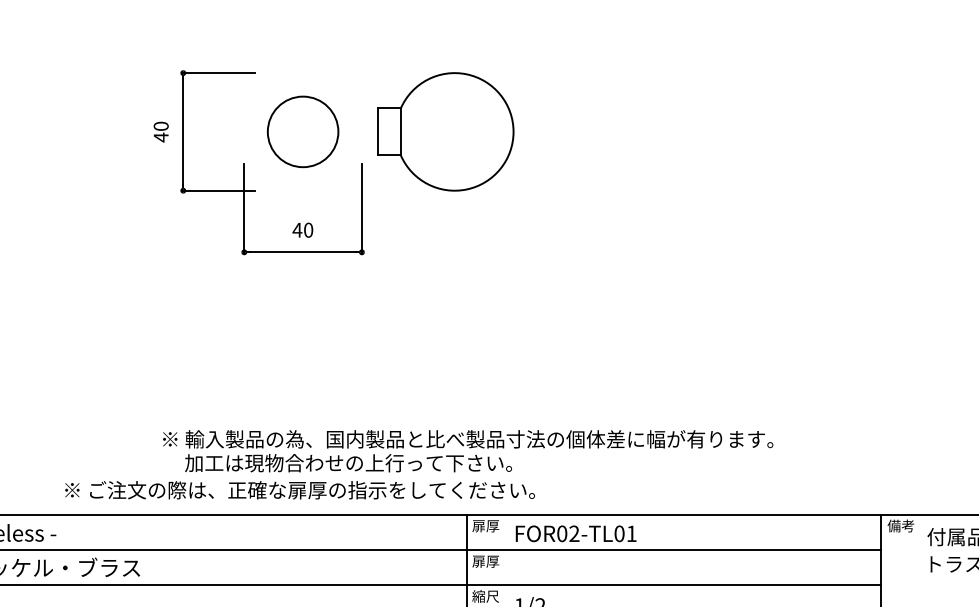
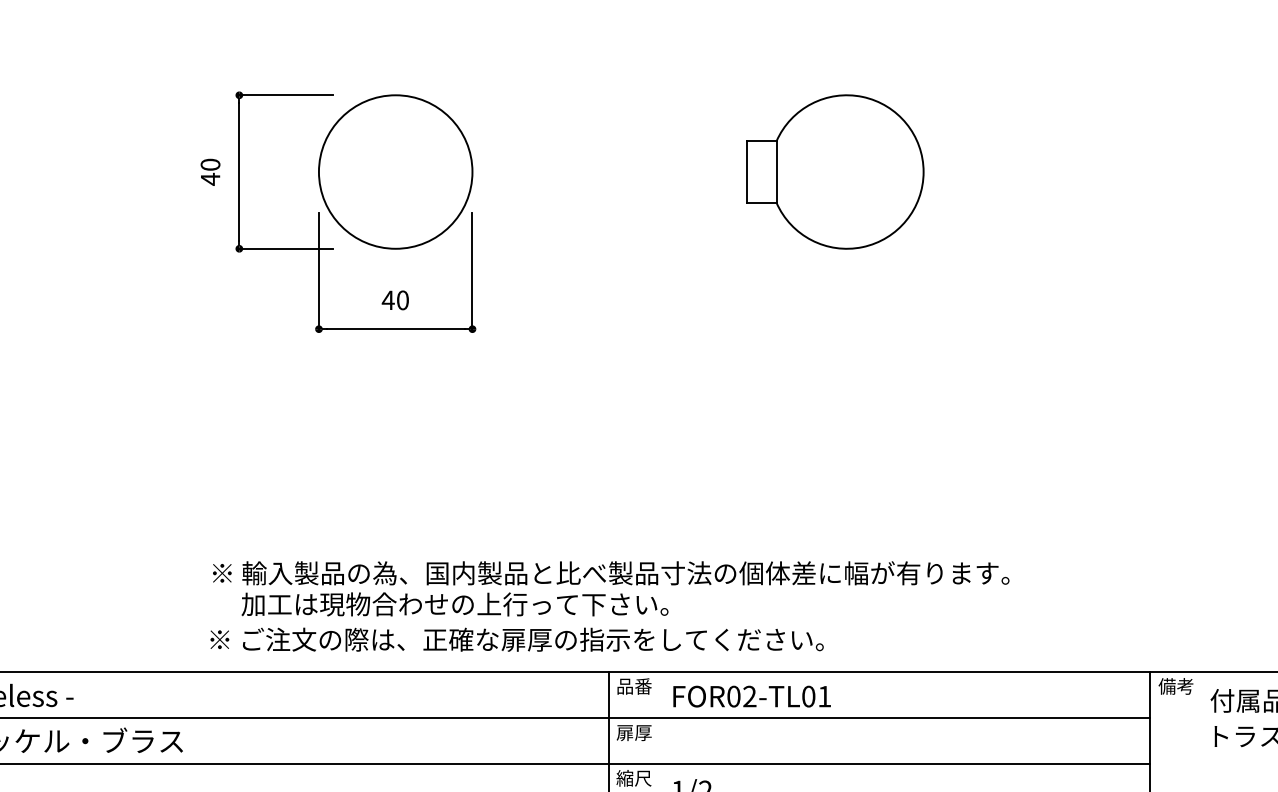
circle: (302, 131) -> (394, 171), size x1.67
part: (445, 131) -> (834, 171), moved
text: (299, 490) -> (516, 640), moved
text: (485, 525) -> (633, 685), 扉厚 -> 品番

